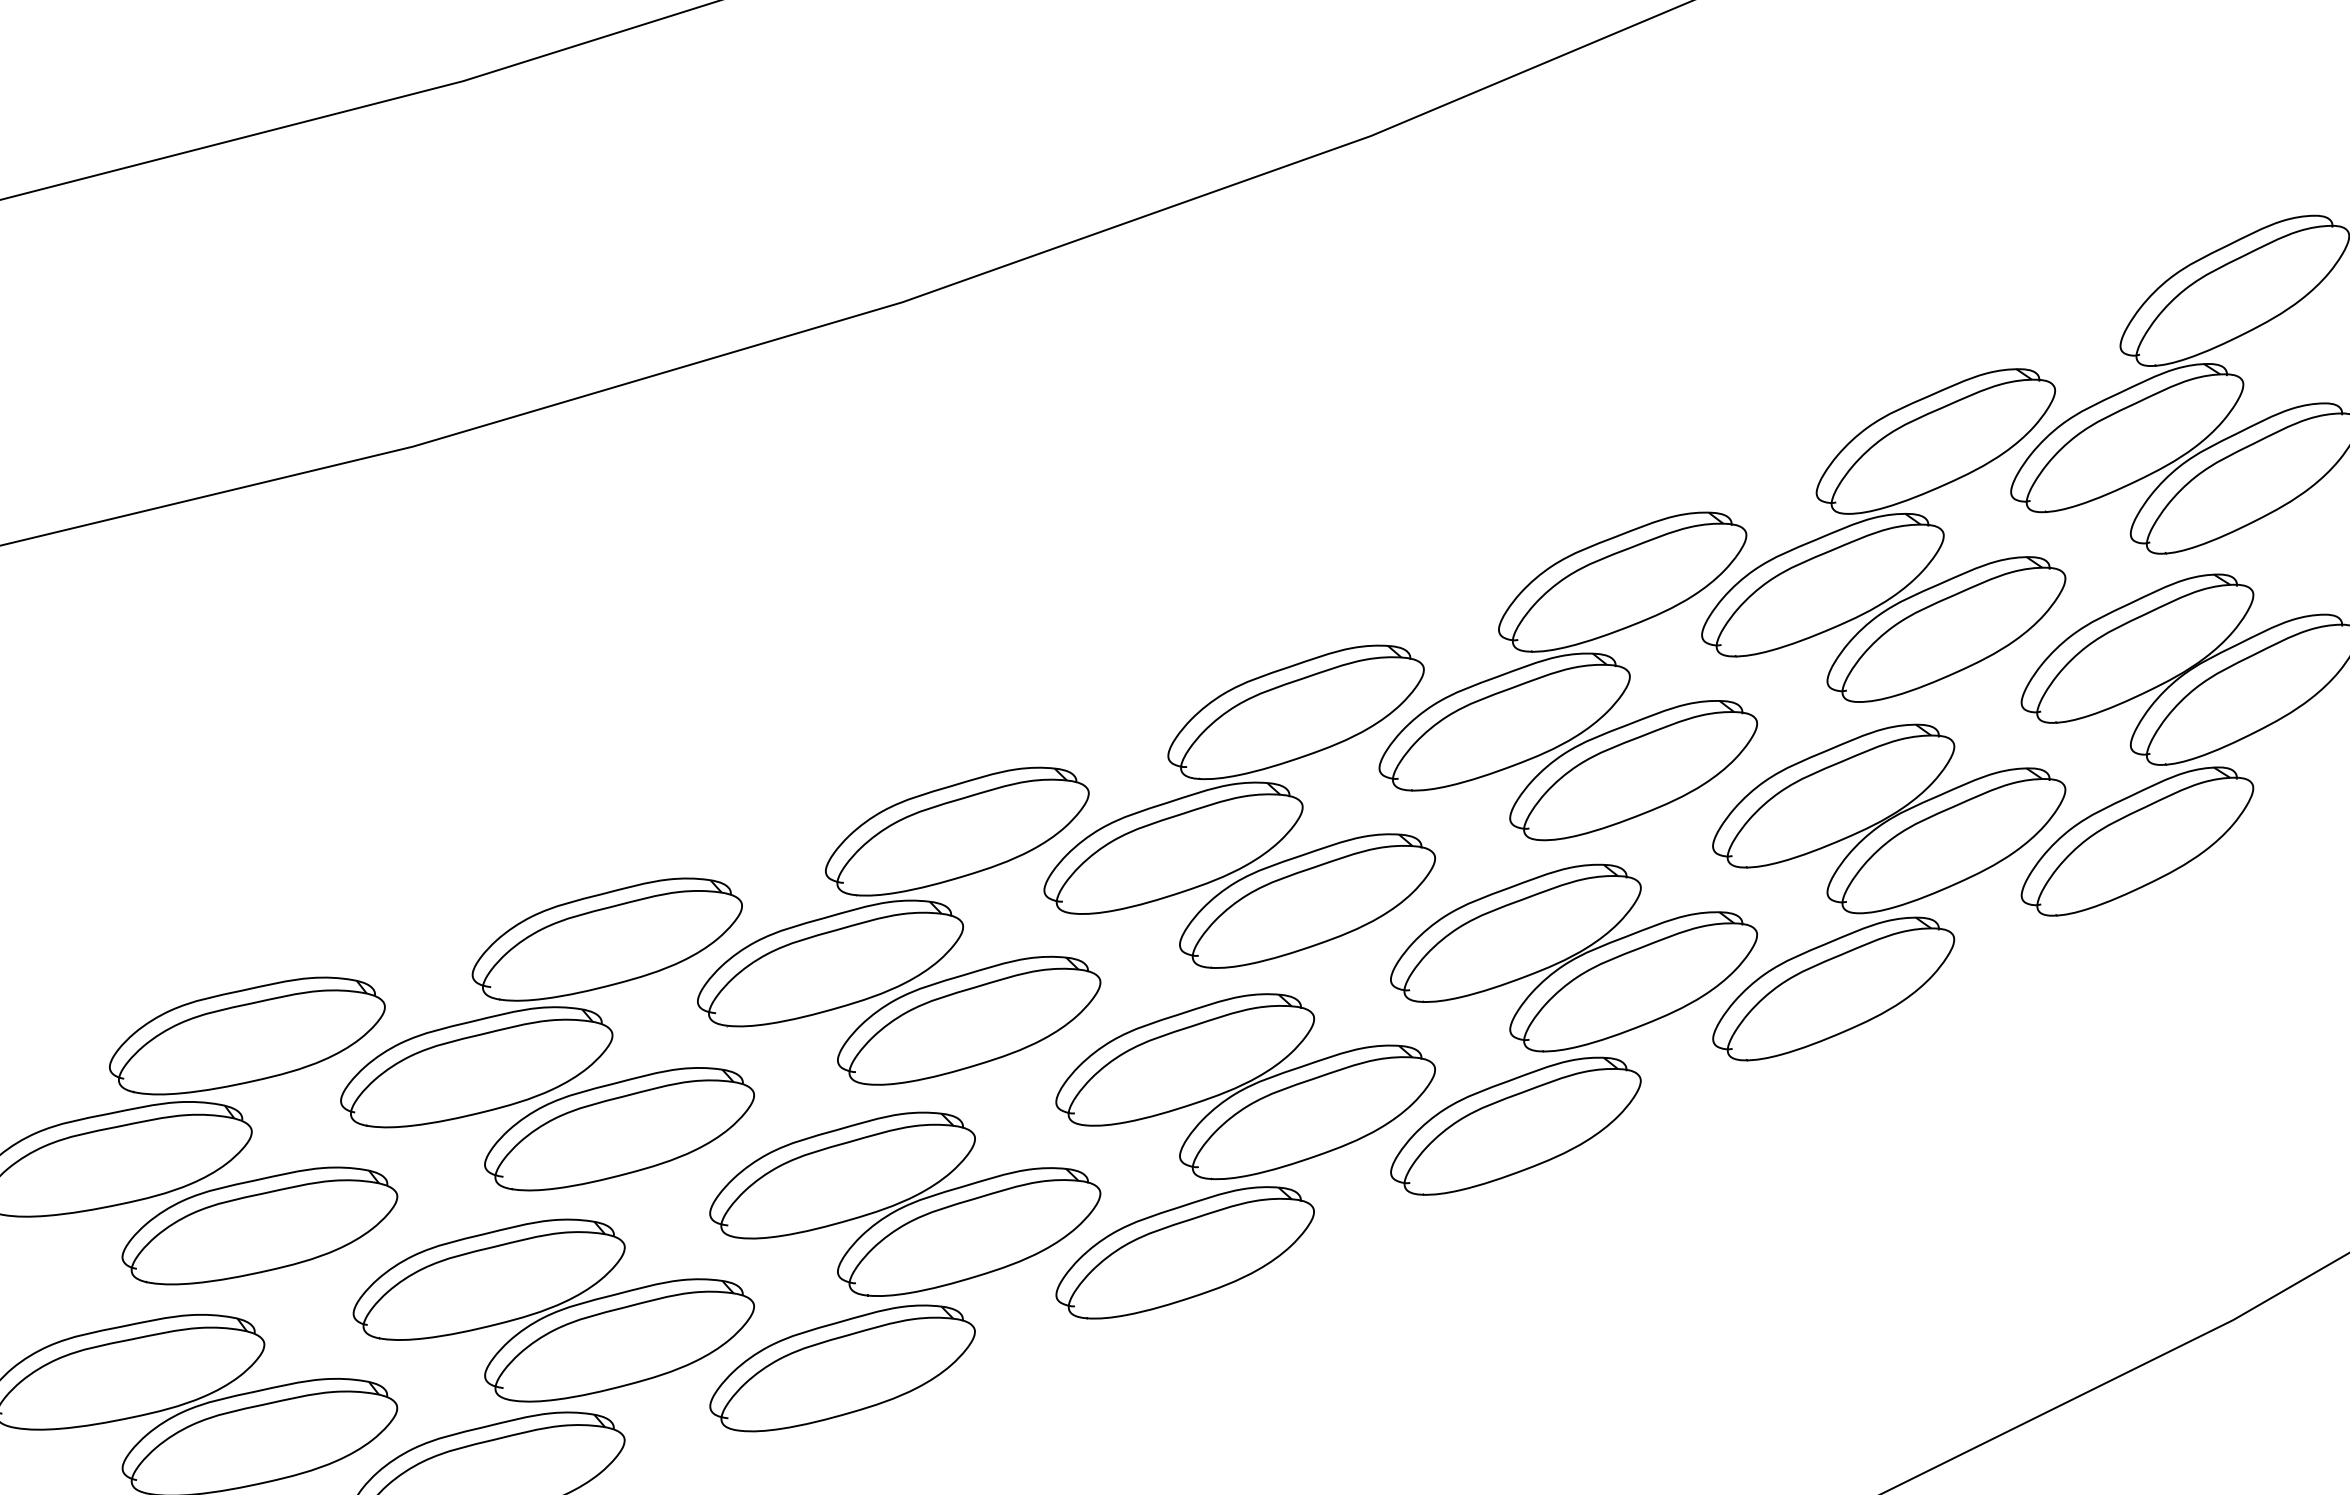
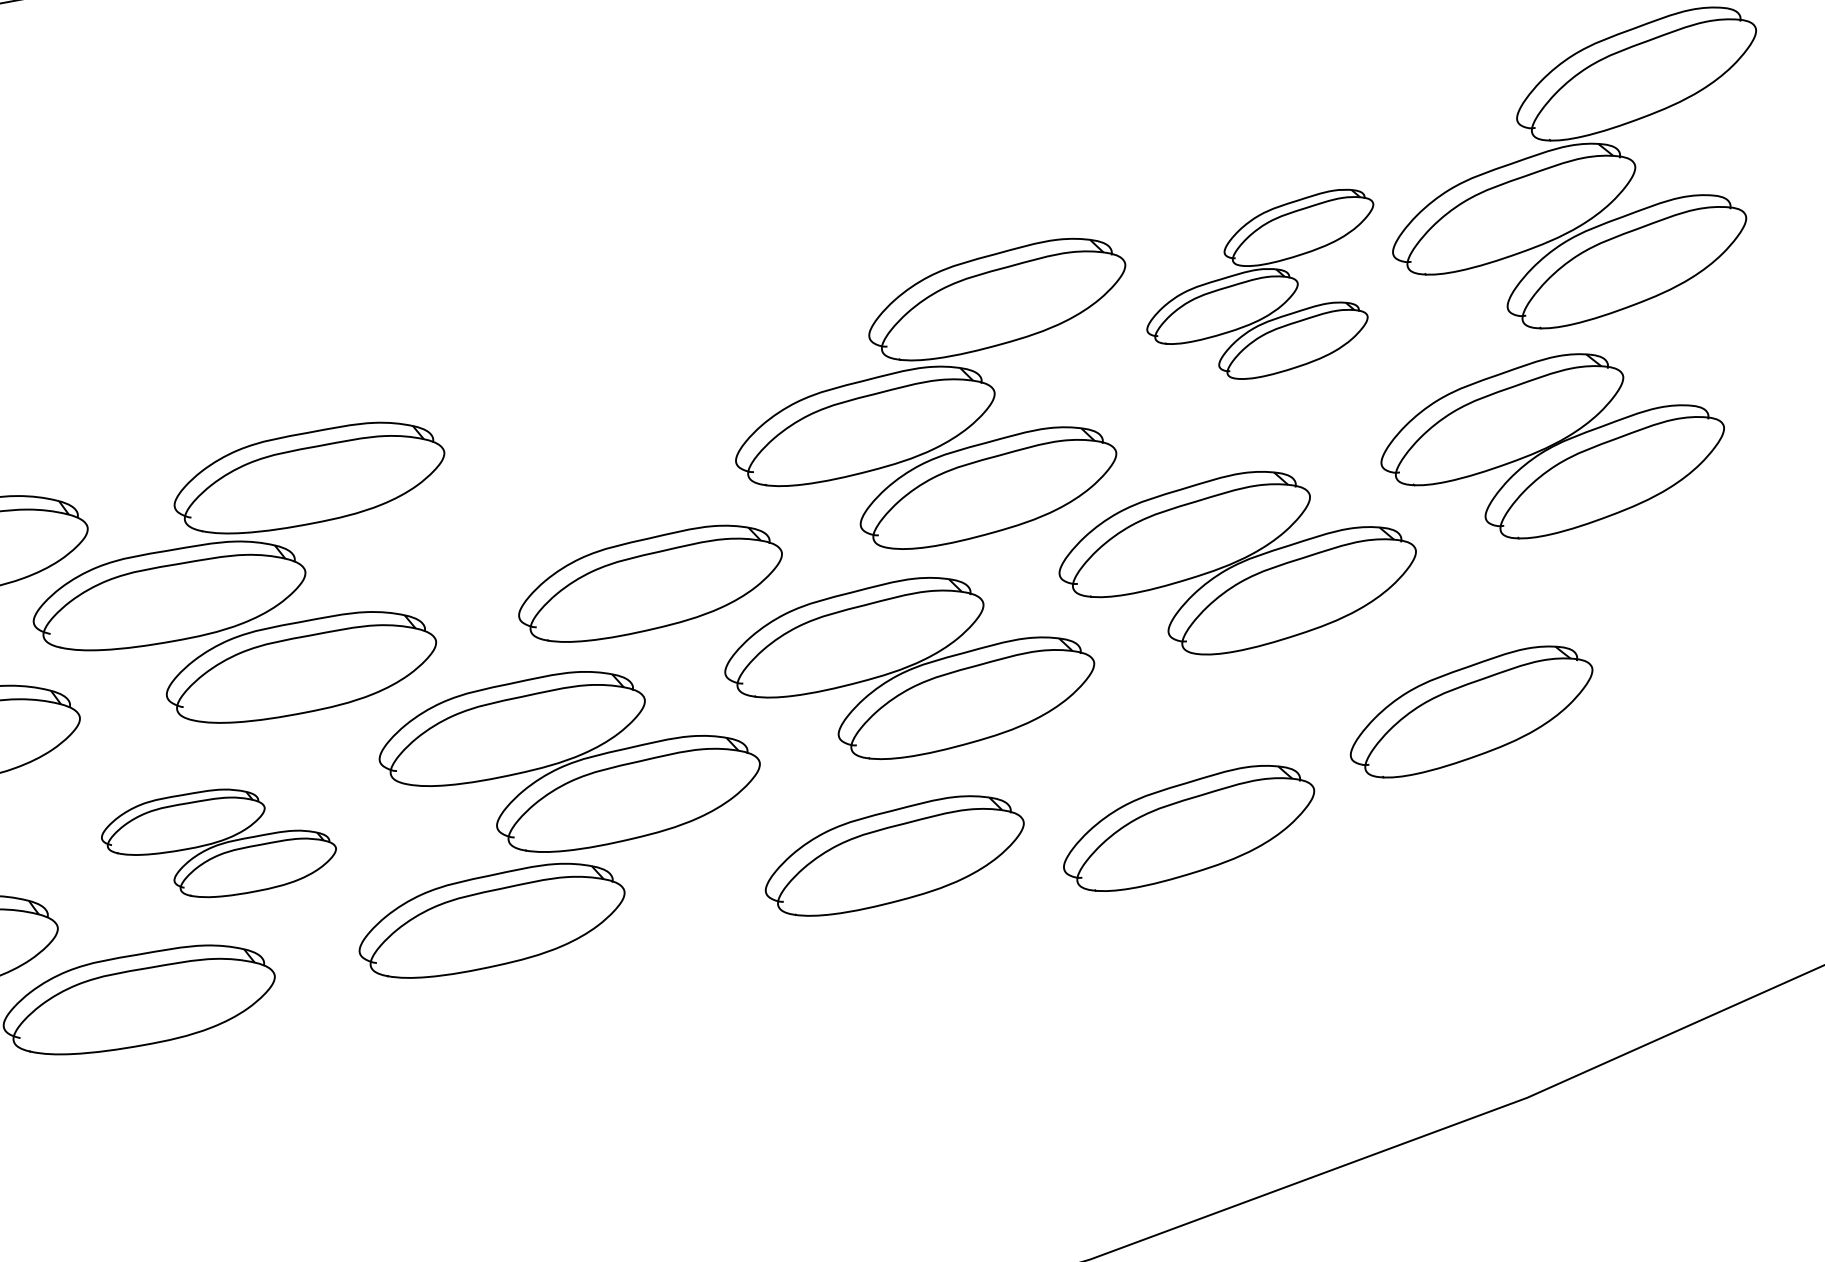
part: (1883, 535) -> (1261, 280), size x0.6
part: (1233, 779) -> (589, 455), removed
part: (2137, 841) -> (1471, 712), moved
part: (1833, 988) -> (1188, 828), moved
part: (1515, 1125) -> (894, 855), moved
part: (905, 1203) -> (219, 843), size x0.6

